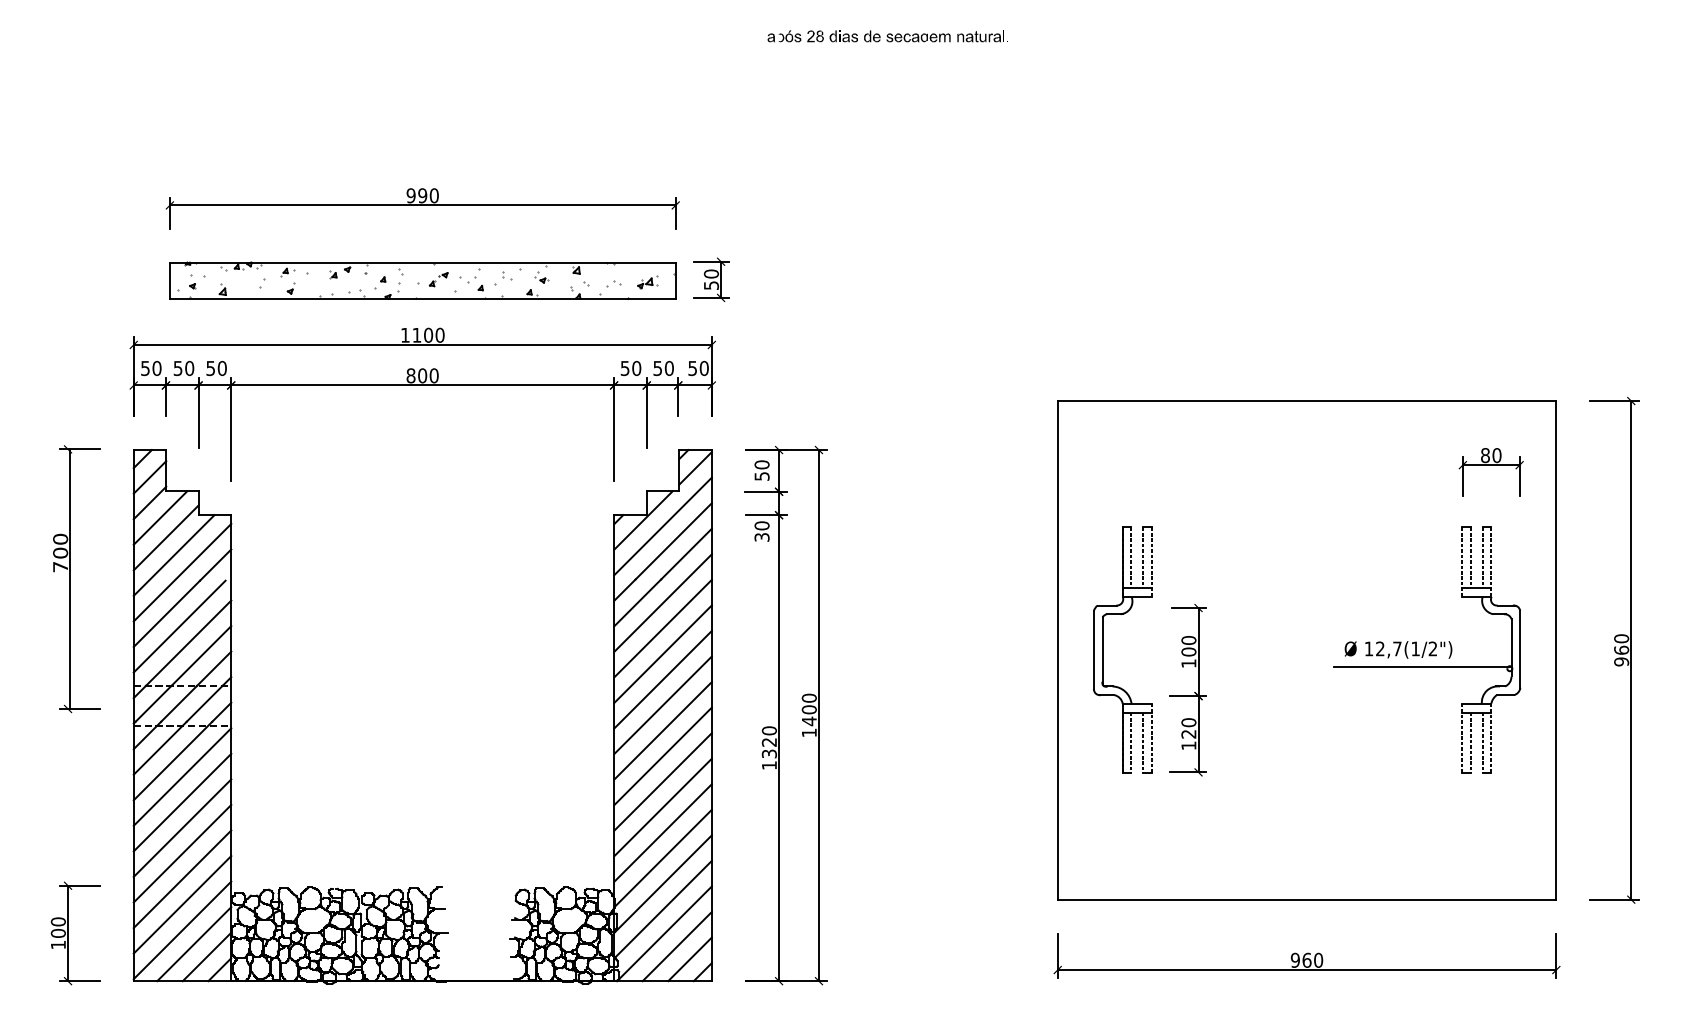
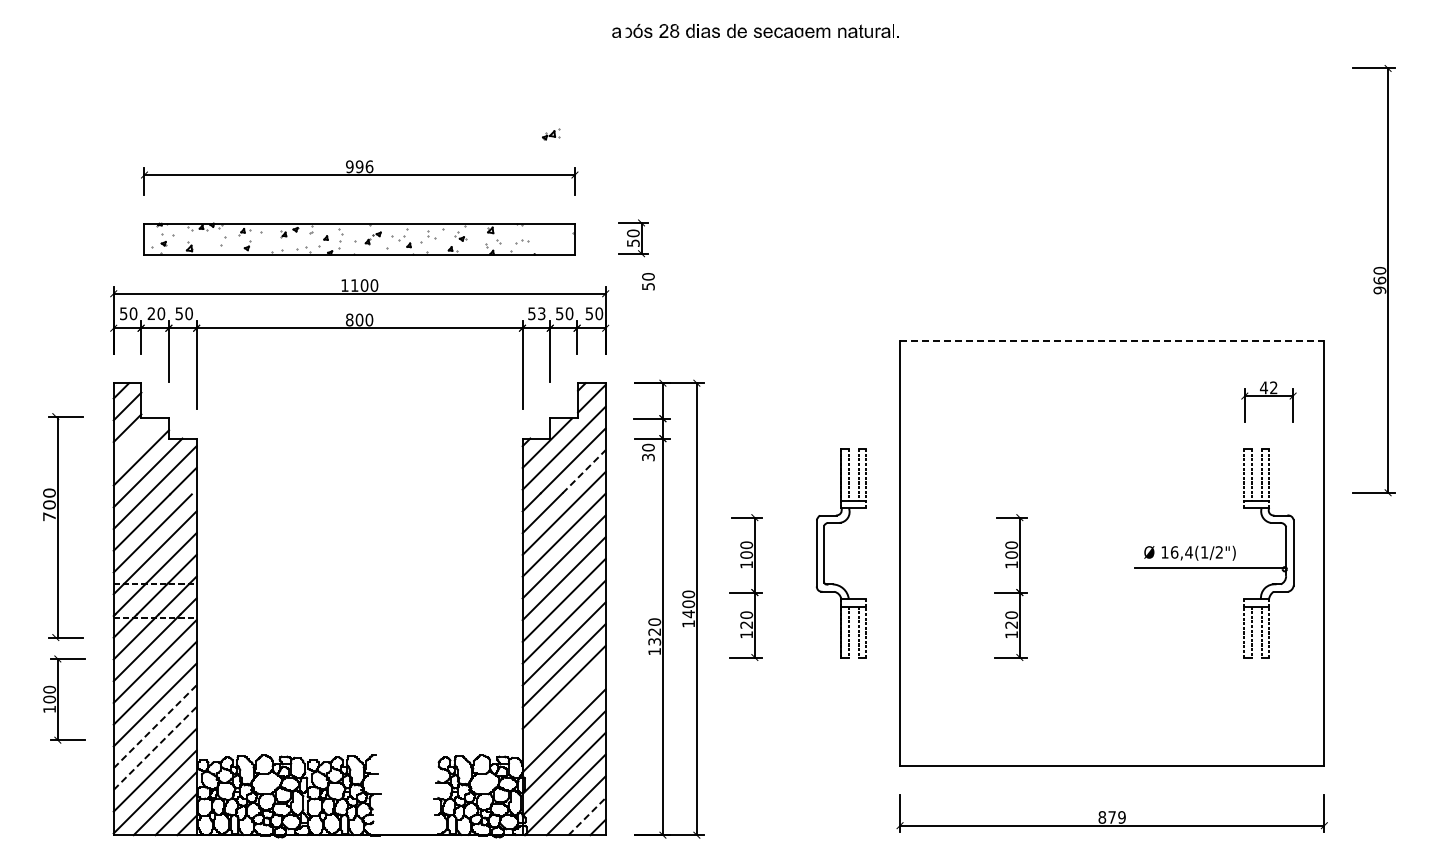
part: (887, 36) -> (755, 31), size x1.4
text: (434, 195) -> (369, 166), 990 -> 996
part: (711, 280) -> (633, 238), moved
part: (648, 282) -> (551, 134), moved
text: (176, 368) -> (150, 313), 50 -> 20
text: (636, 368) -> (541, 313), 50 -> 53
line: (1307, 401) -> (1112, 341), solid -> dashed
text: (1490, 455) -> (1268, 387), 80 -> 42
text: (762, 470) -> (648, 281), moved
line: (160, 517) -> (136, 440), removed
line: (686, 553) -> (584, 471), solid -> dashed
part: (77, 578) -> (63, 526), moved
text: (1388, 649) -> (1181, 552), 12,7(1/2") -> 16,4(1/2")
part: (1102, 650) -> (824, 553), moved
part: (1614, 650) -> (1373, 280), moved
part: (876, 690) -> (745, 587), added
line: (662, 832) -> (563, 708), removed
line: (182, 853) -> (155, 726), solid -> dashed
line: (182, 879) -> (155, 748), solid -> dashed
part: (75, 933) -> (64, 699), moved
line: (690, 959) -> (587, 816), solid -> dashed
text: (1306, 960) -> (1111, 817), 960 -> 879

